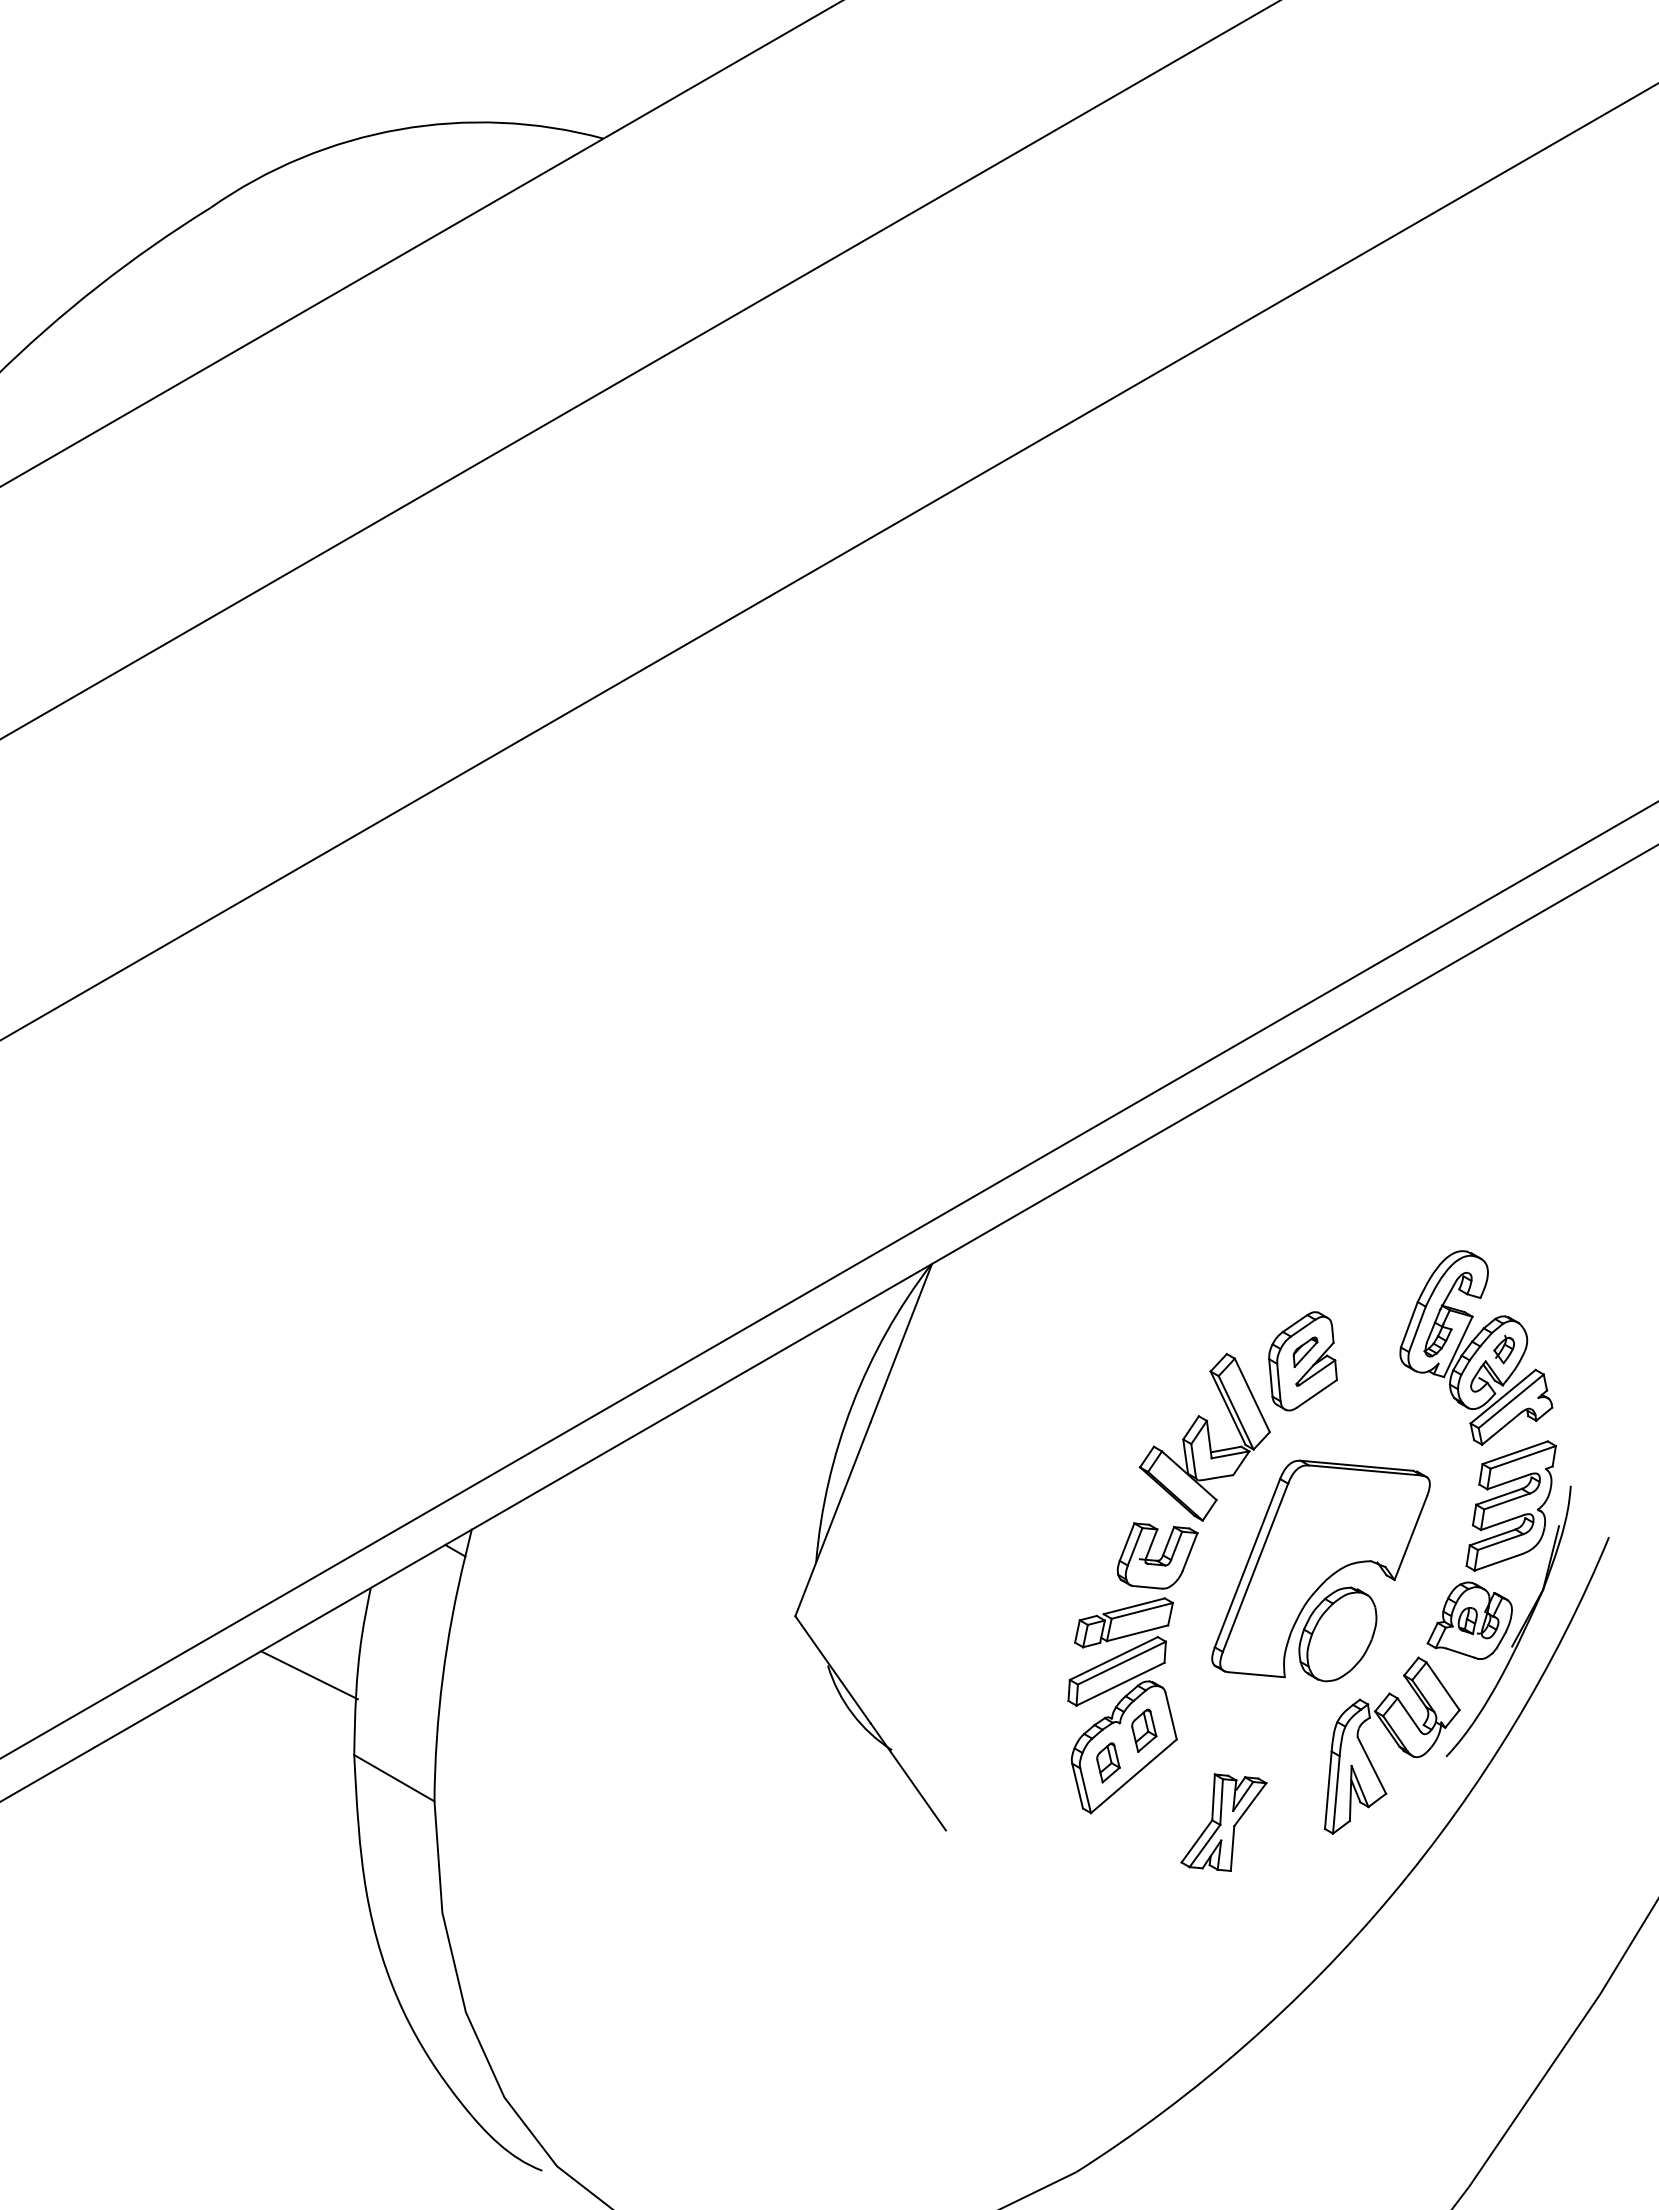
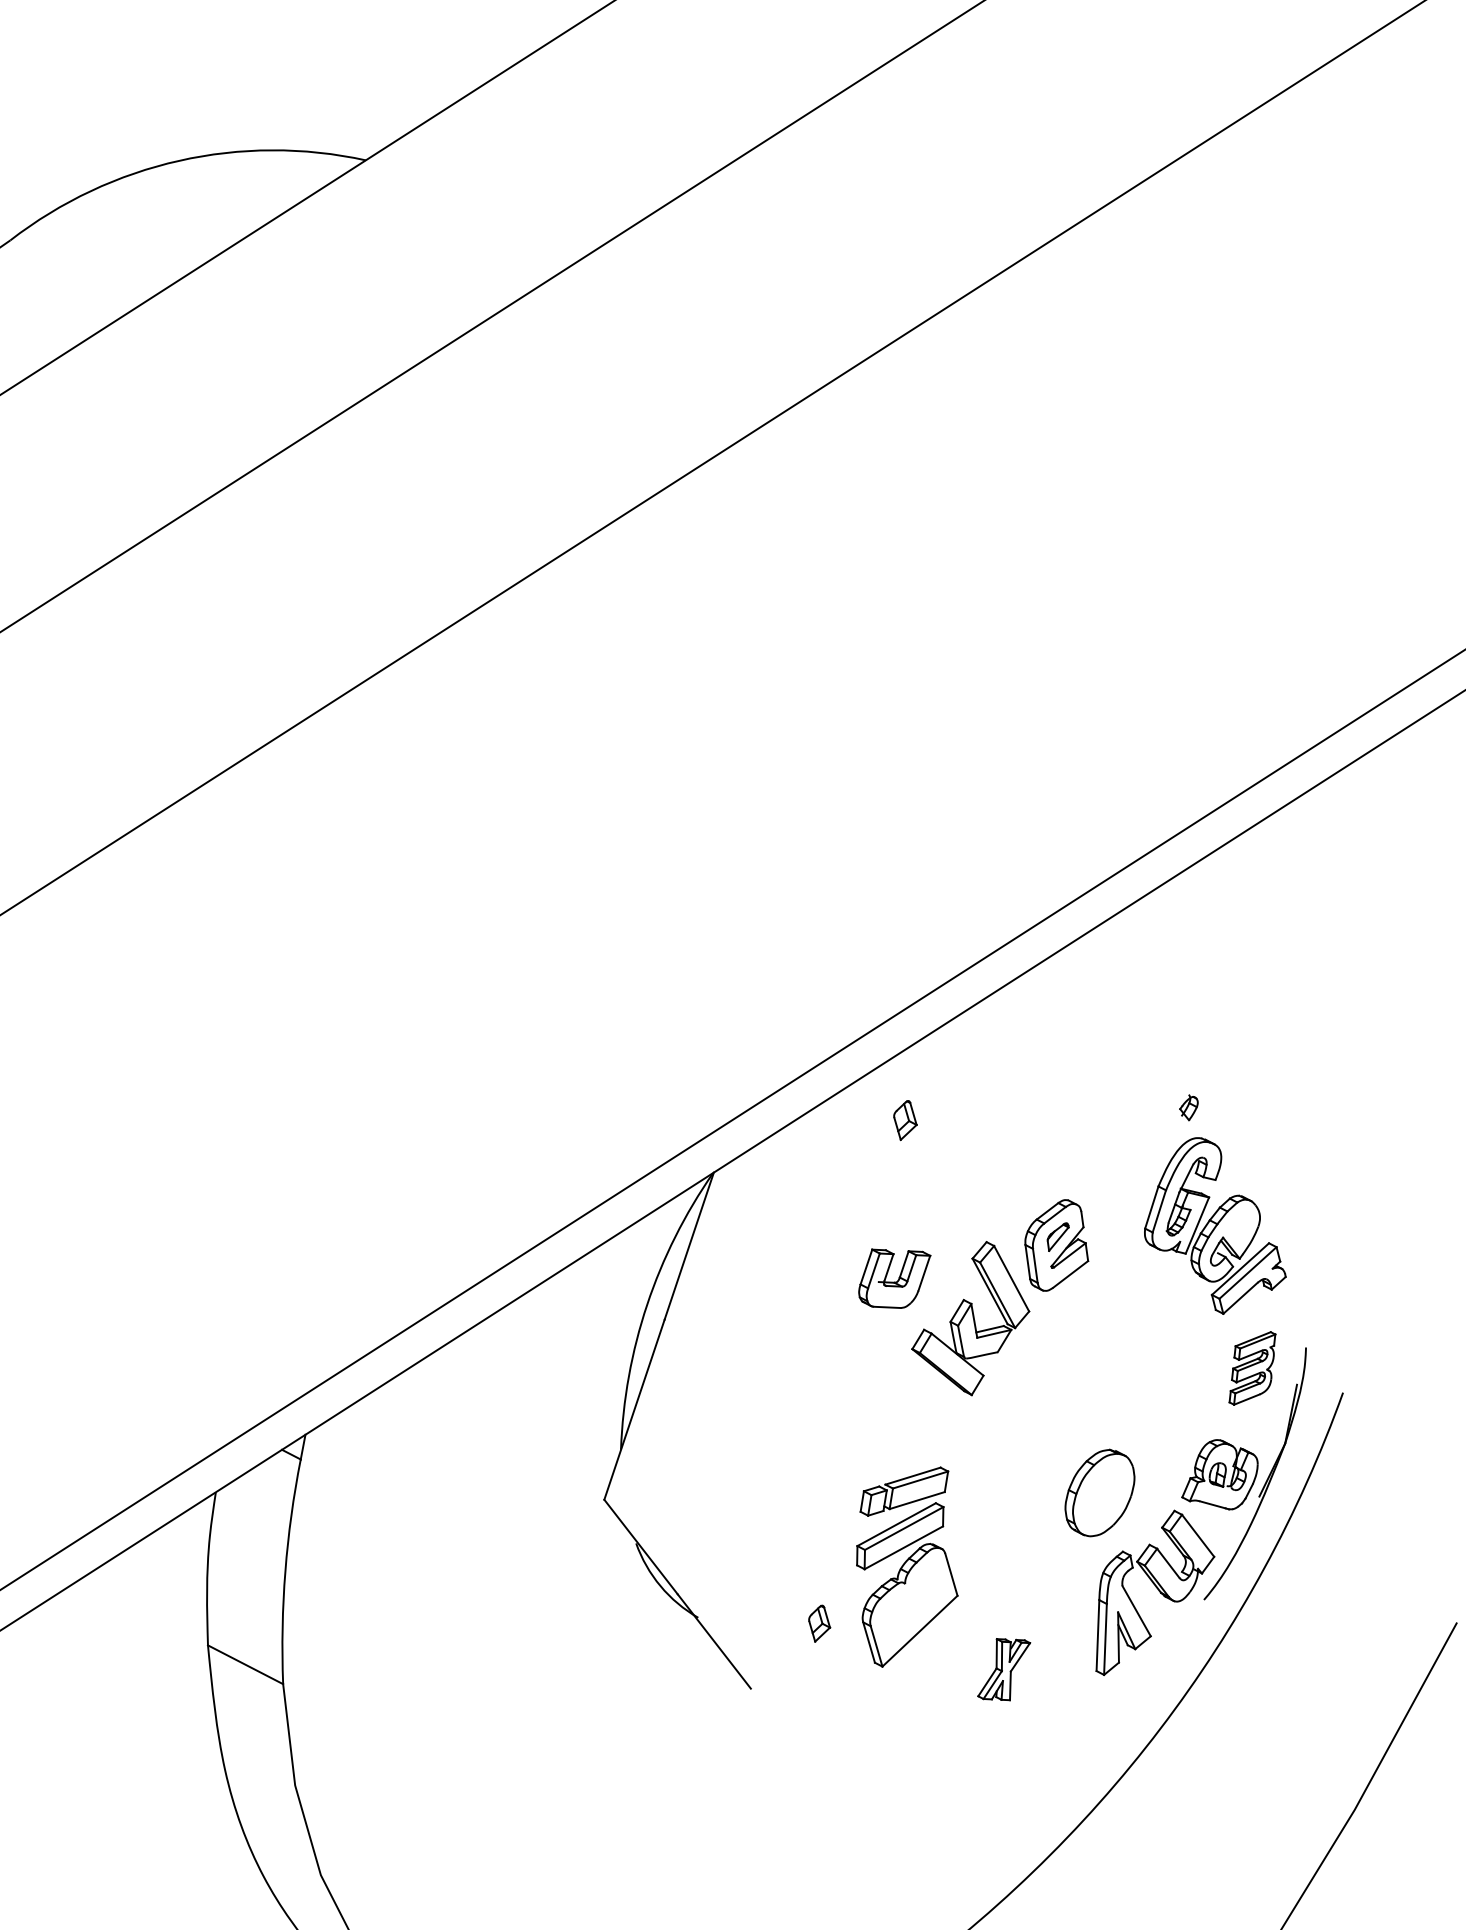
part: (1503, 1349) -> (1188, 1107), moved
part: (1510, 1505) -> (1251, 1368), size x0.6
part: (1157, 1555) -> (894, 1277), moved
part: (1320, 1568) -> (1081, 1433), removed
line: (309, 1675) -> (163, 1574), removed
part: (1144, 1730) -> (905, 1120), moved
part: (1108, 1762) -> (819, 1623), moved
part: (1223, 1822) -> (1003, 1669), size x0.7

